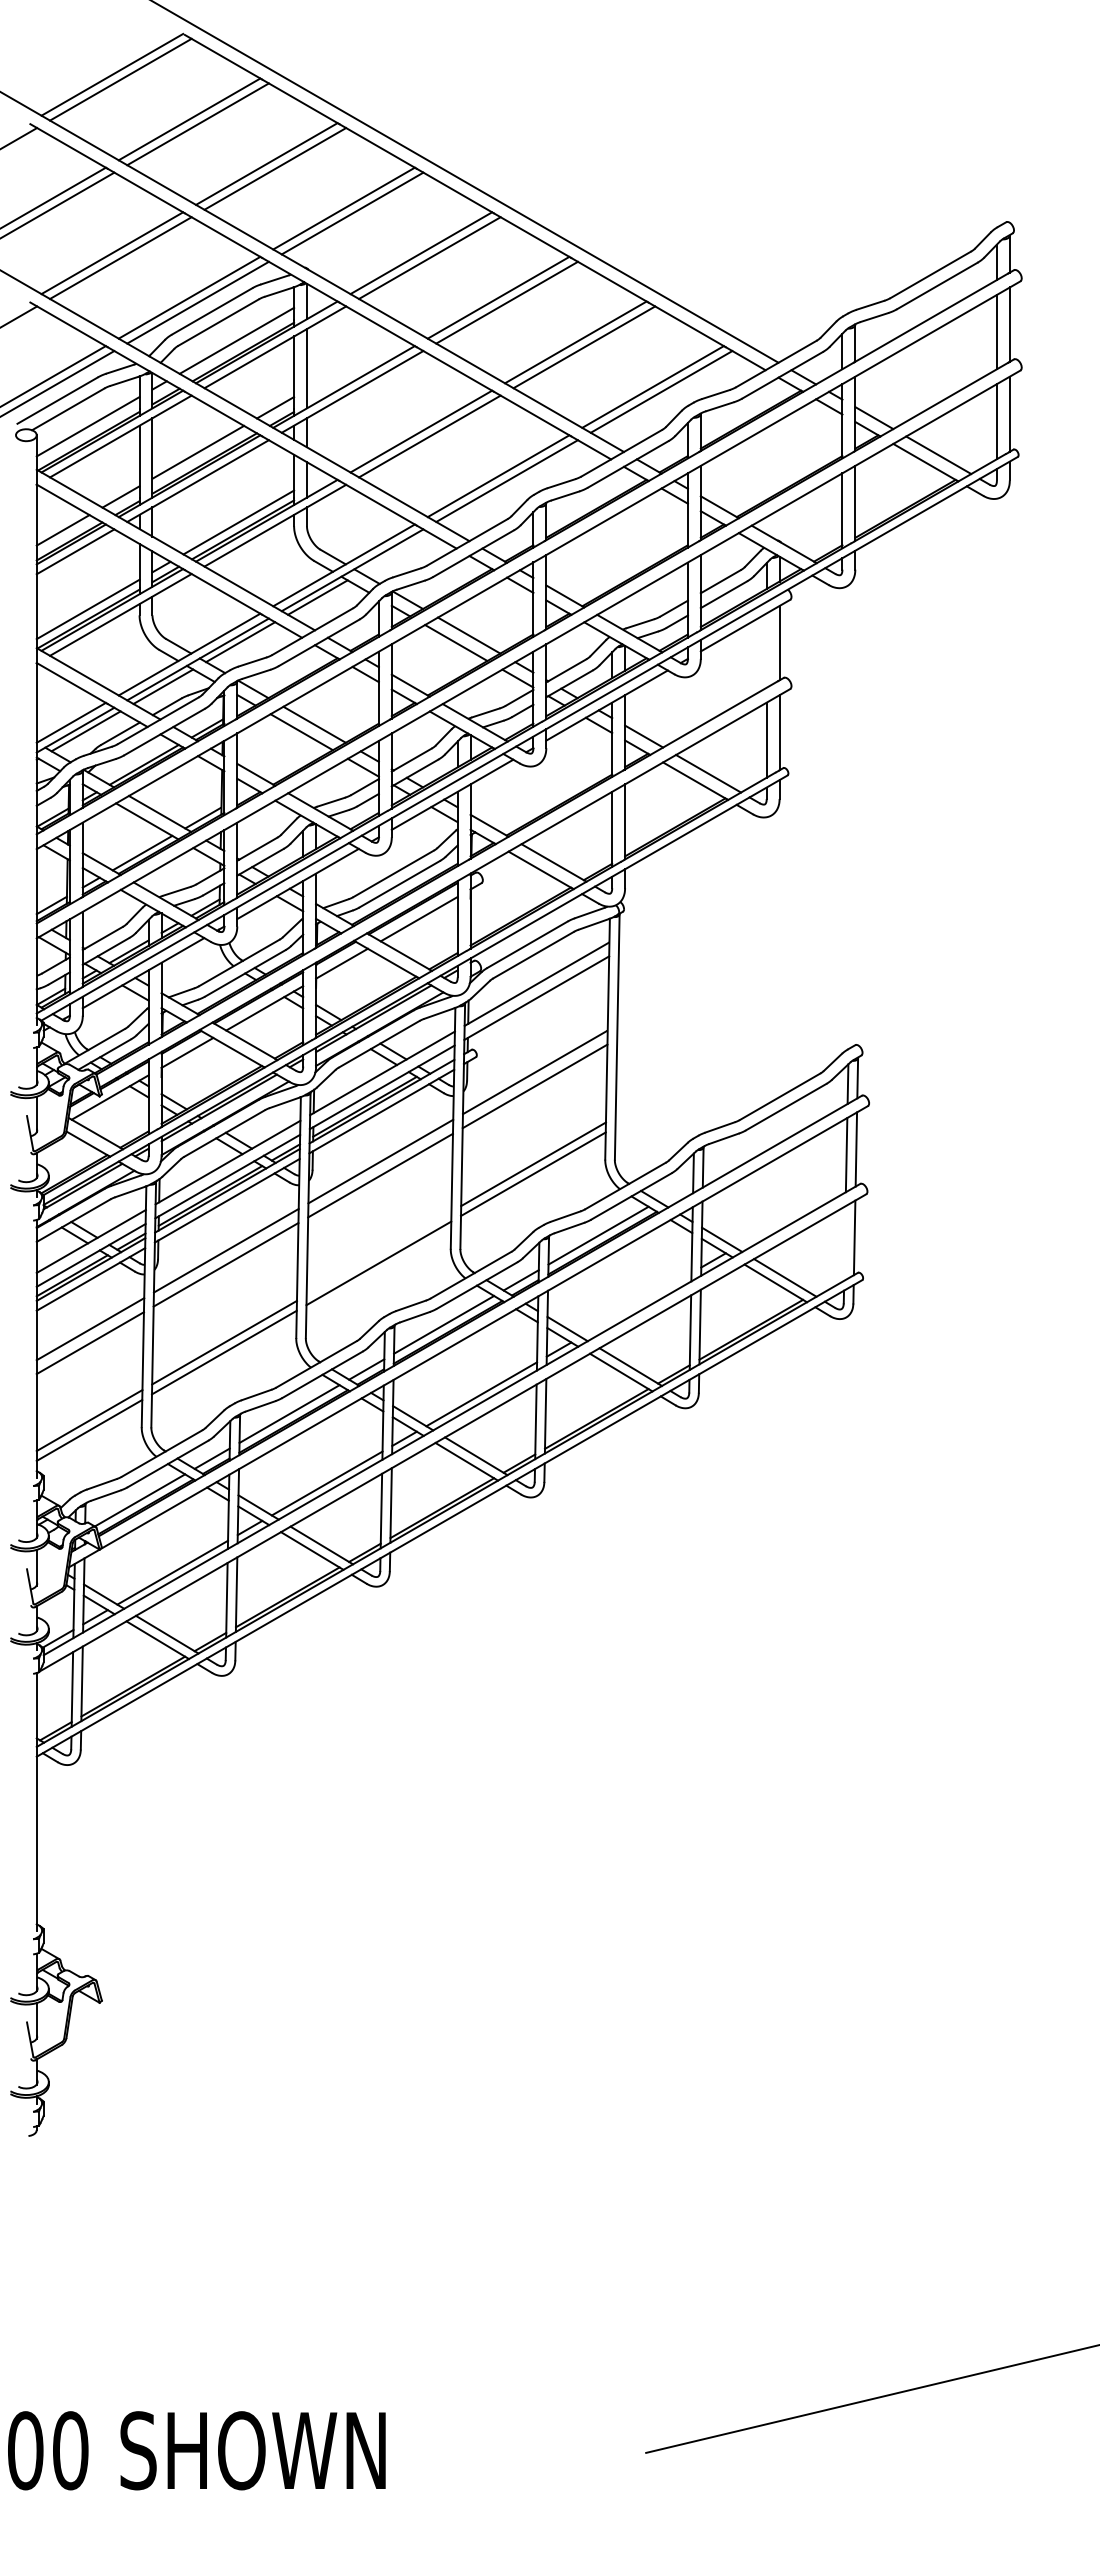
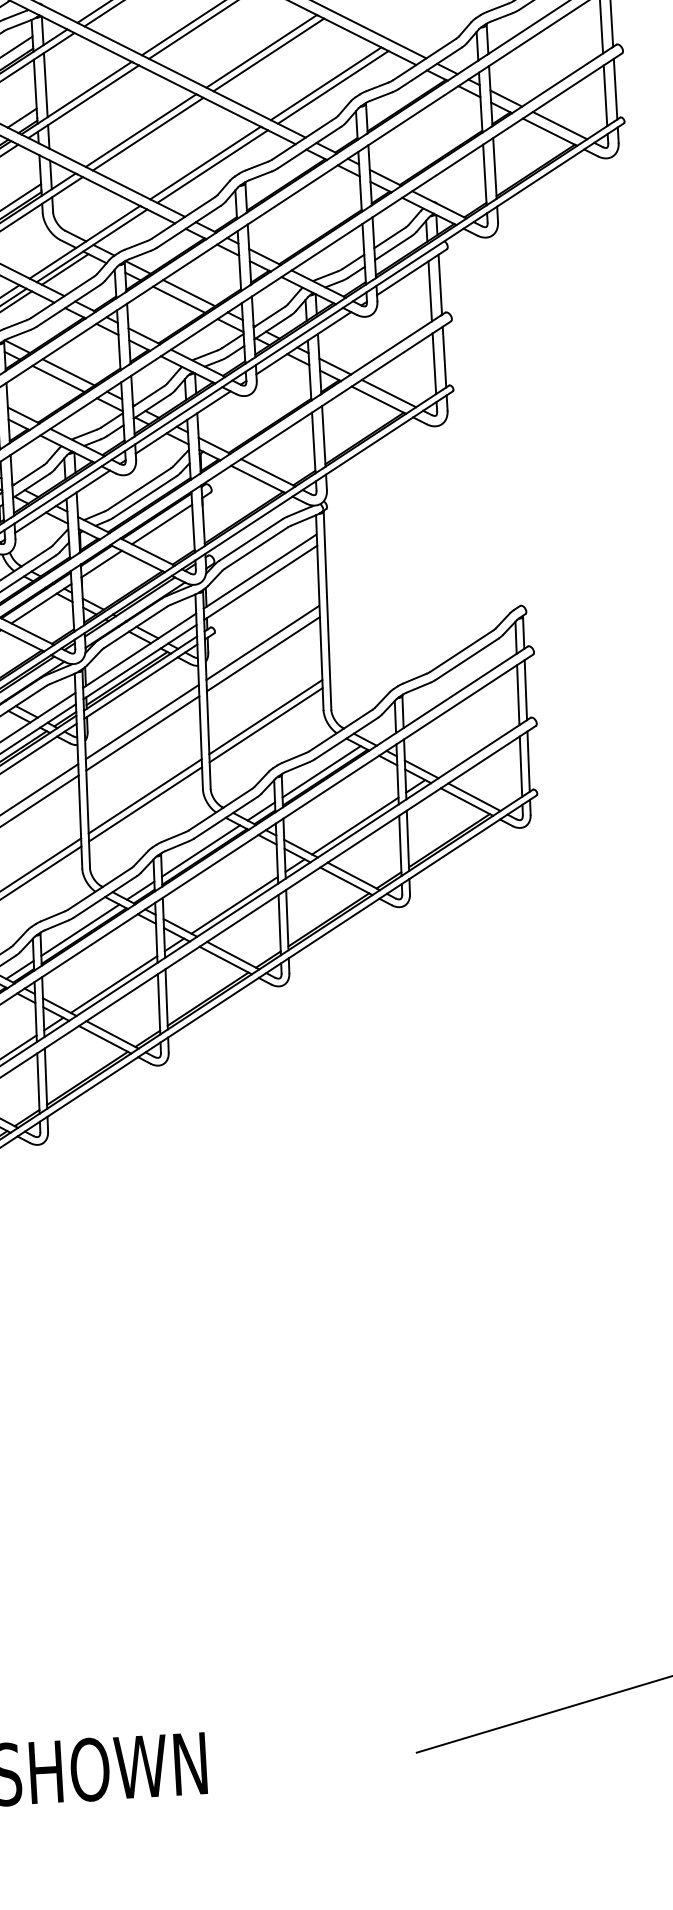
line: (766, 650) -> (430, 291), added
line: (844, 1243) -> (520, 766), added
line: (378, 1253) -> (144, 796), added
line: (635, 1305) -> (354, 826), added

